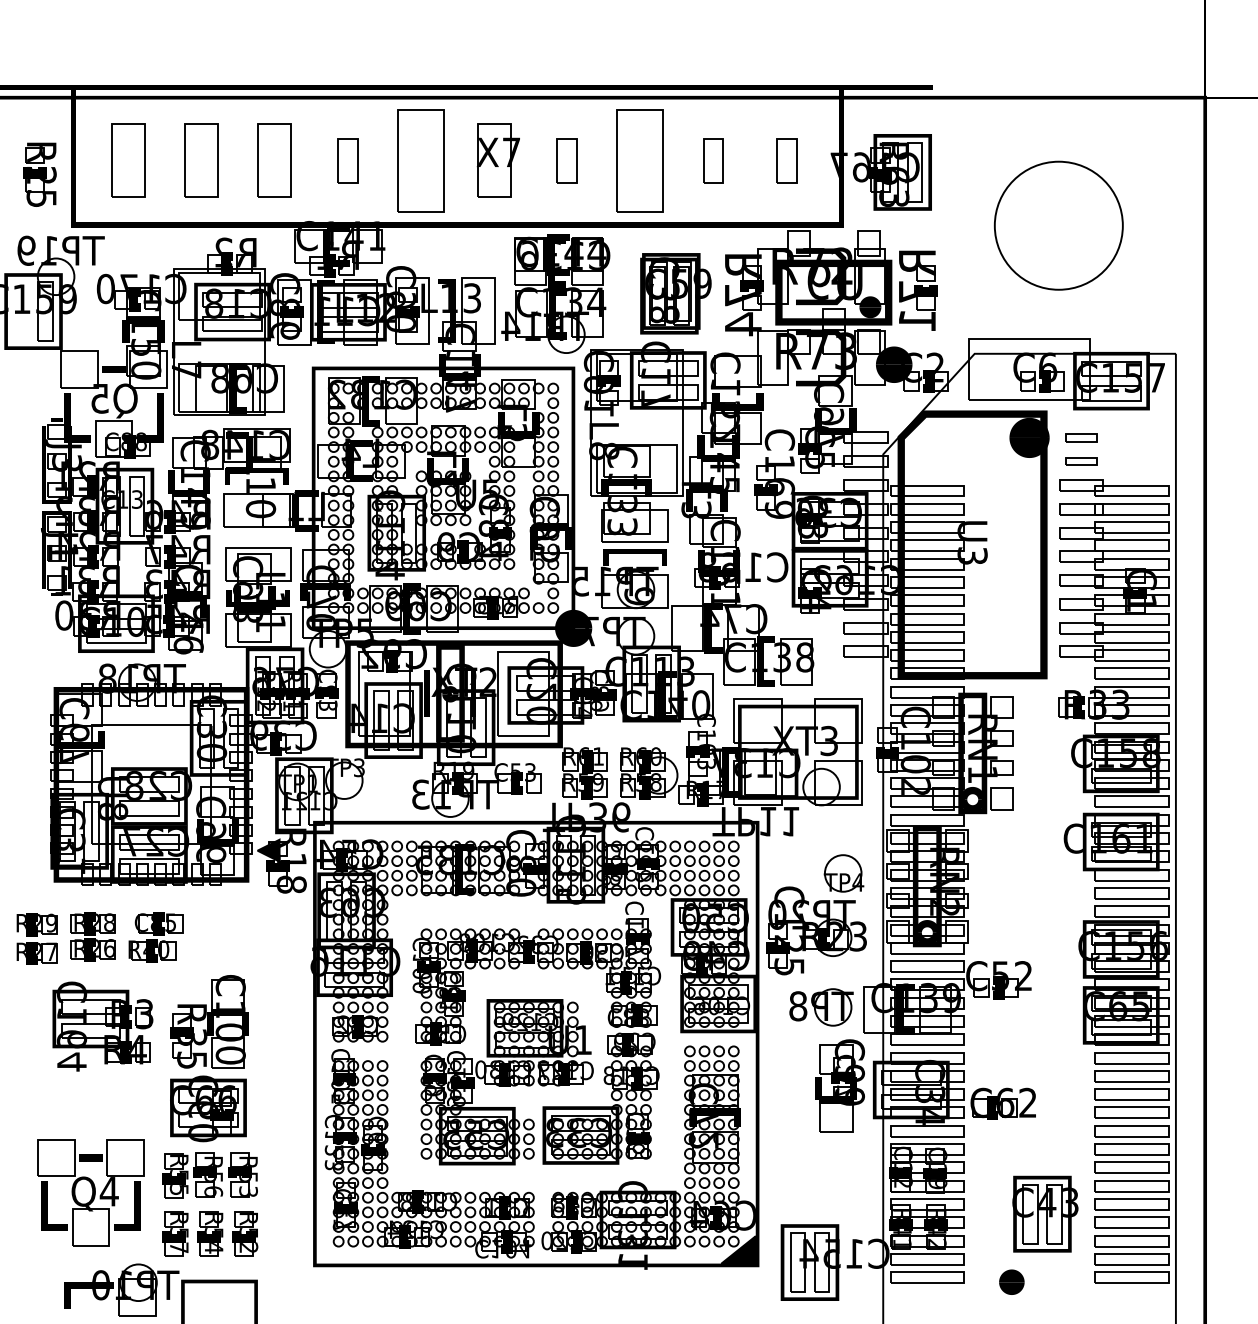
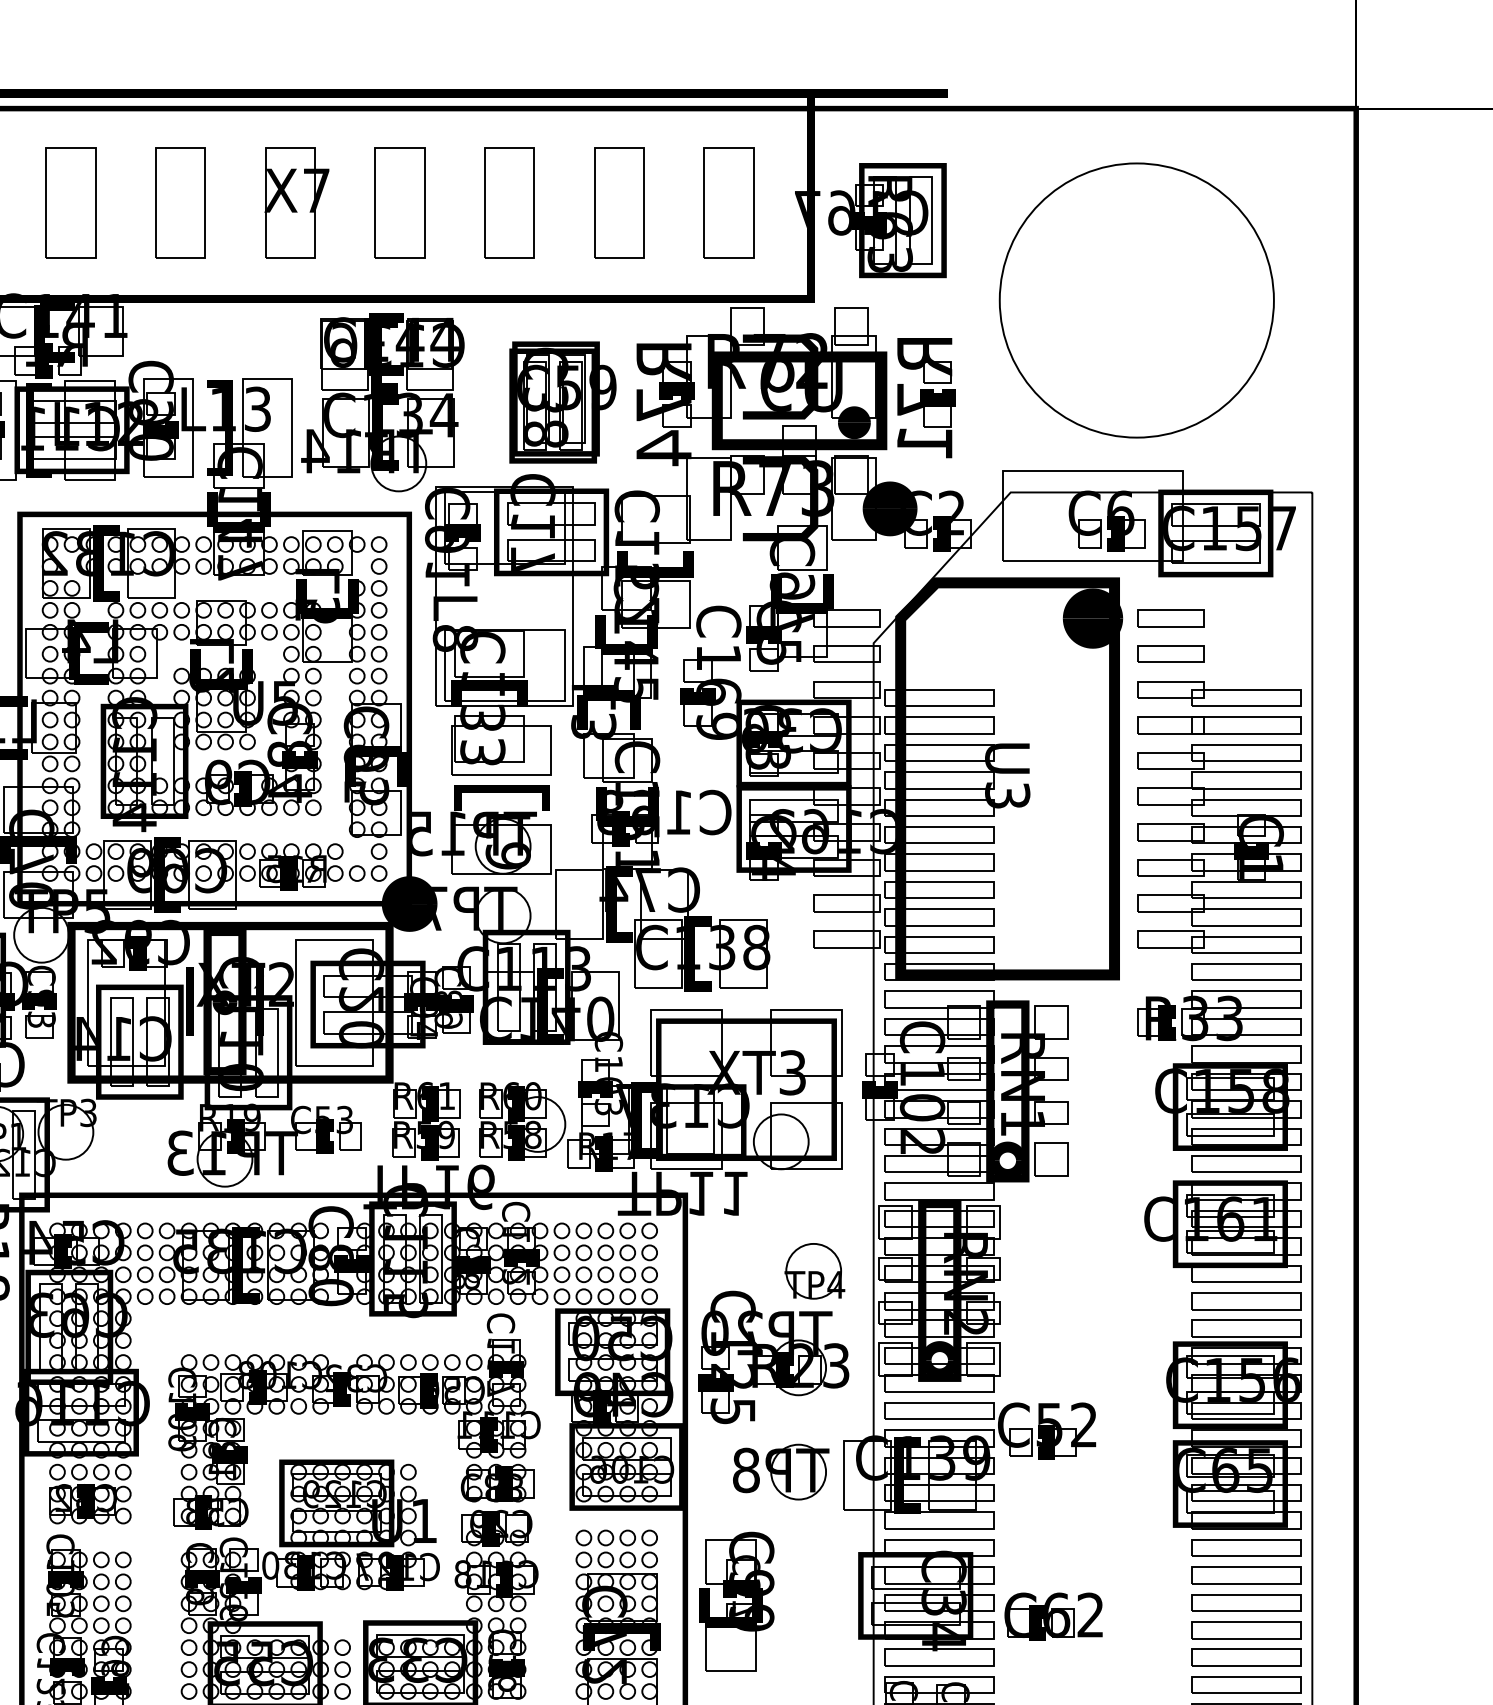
part: (347, 160) -> (70, 202), size x1.67
part: (420, 160) -> (180, 202), size x0.71
part: (567, 160) -> (400, 202), size x1.67
part: (640, 160) -> (509, 202), size x0.71
part: (713, 160) -> (619, 202), size x1.67
part: (786, 160) -> (728, 202), size x1.67
circle: (1058, 225) -> (1136, 300), size x1.43
part: (1081, 437) -> (1170, 617), size x1.43
part: (1081, 461) -> (1170, 653), size x1.43
text: (597, 817) -> (445, 1187), TP36 -> TP16
part: (839, 1085) -> (736, 1601), moved

